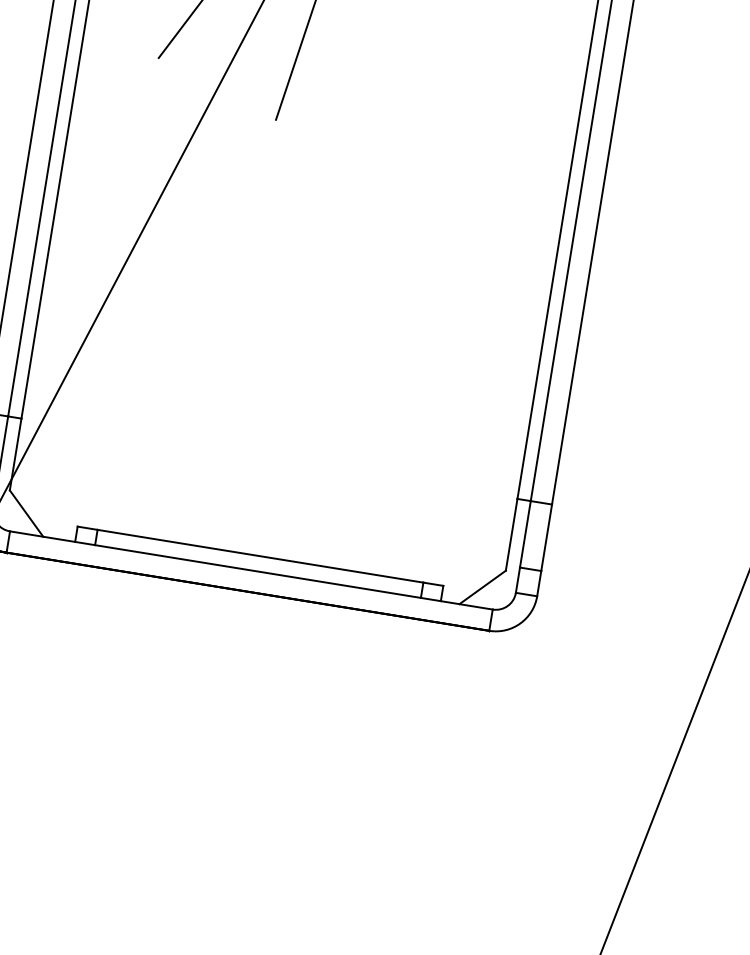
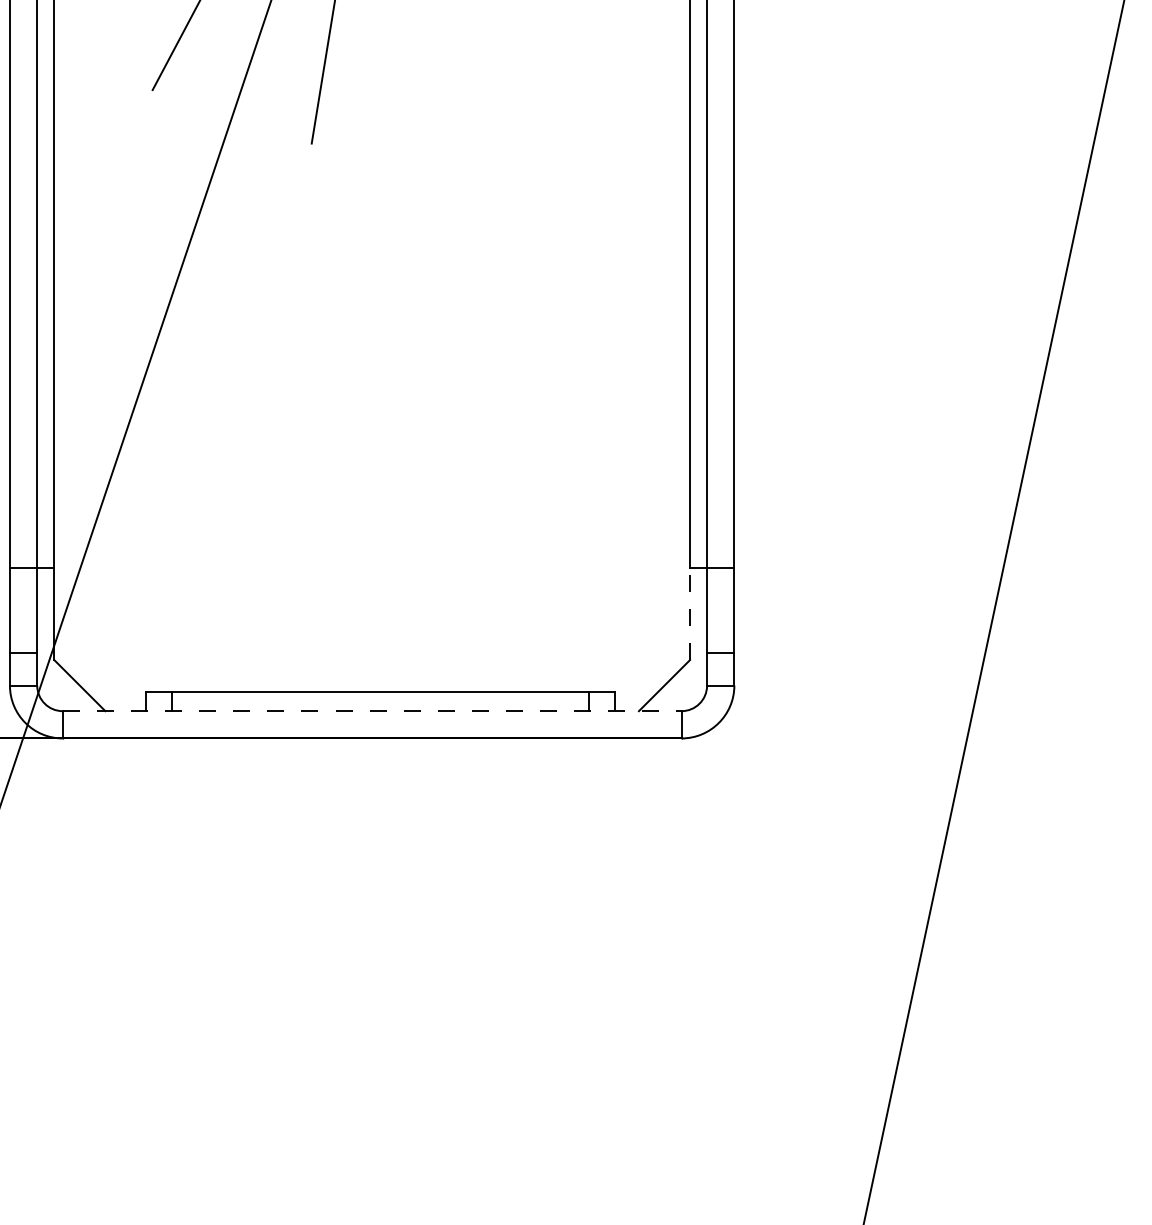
line: (512, 534) -> (690, 613), solid -> dashed
line: (251, 570) -> (372, 711), solid -> dashed

